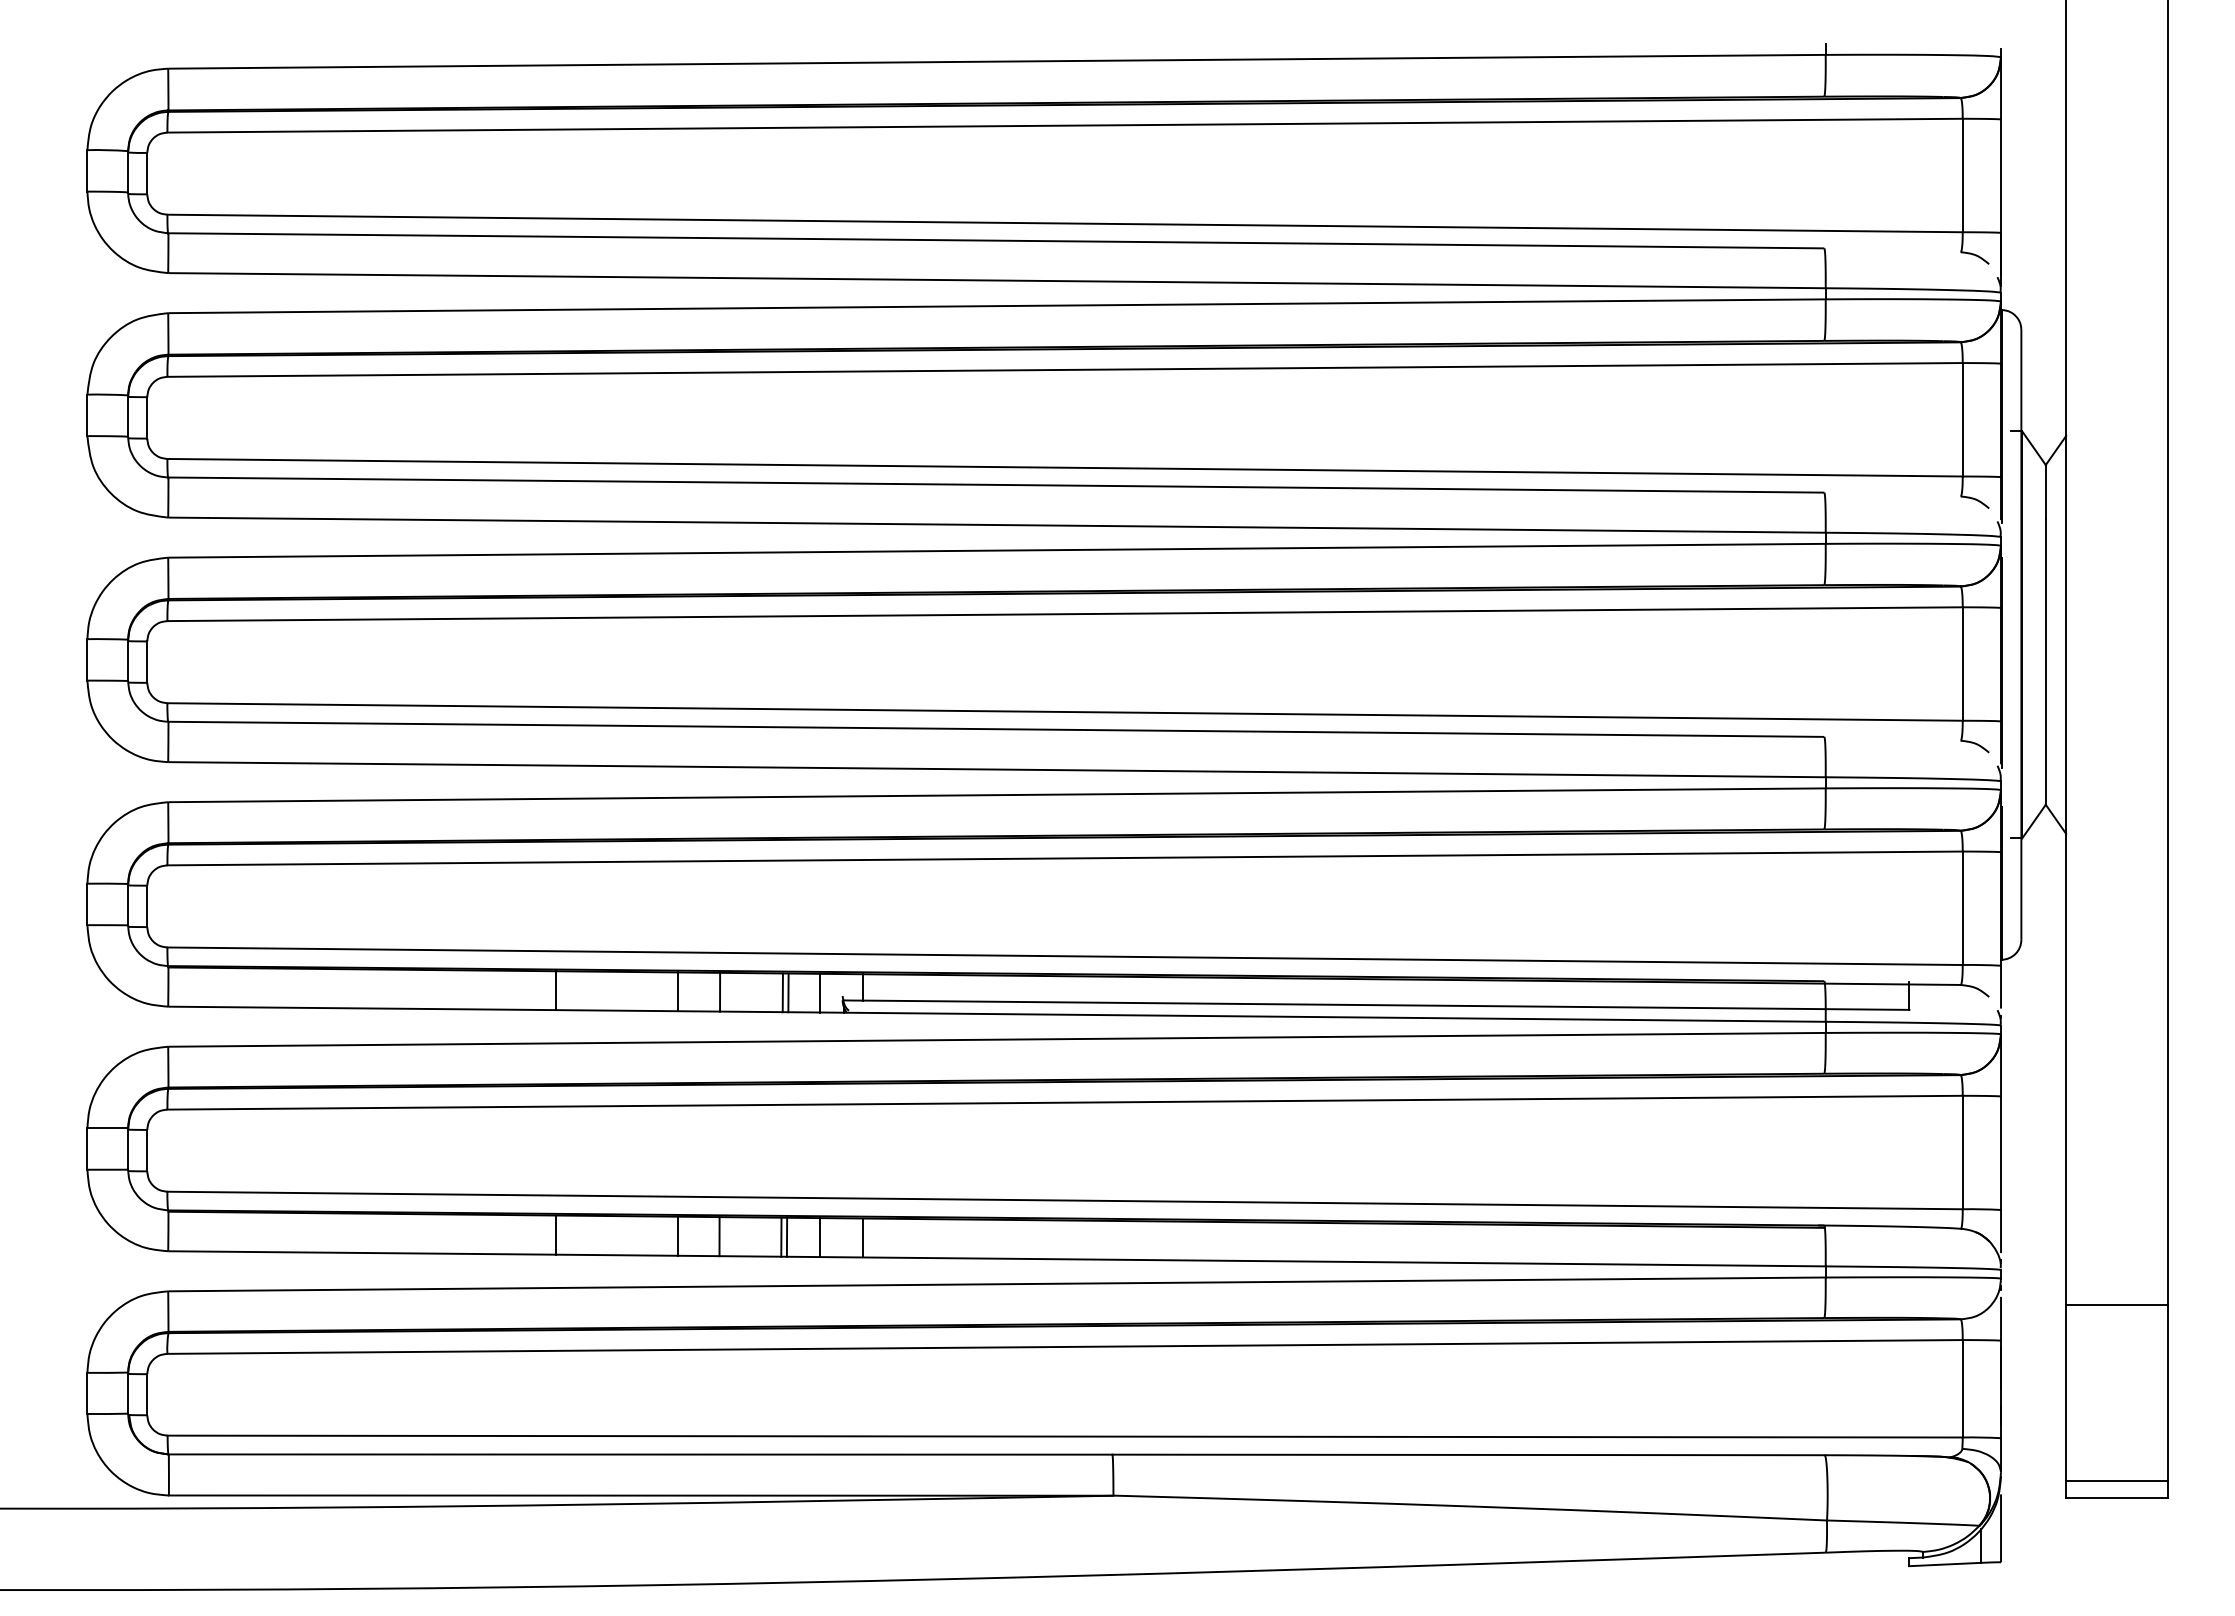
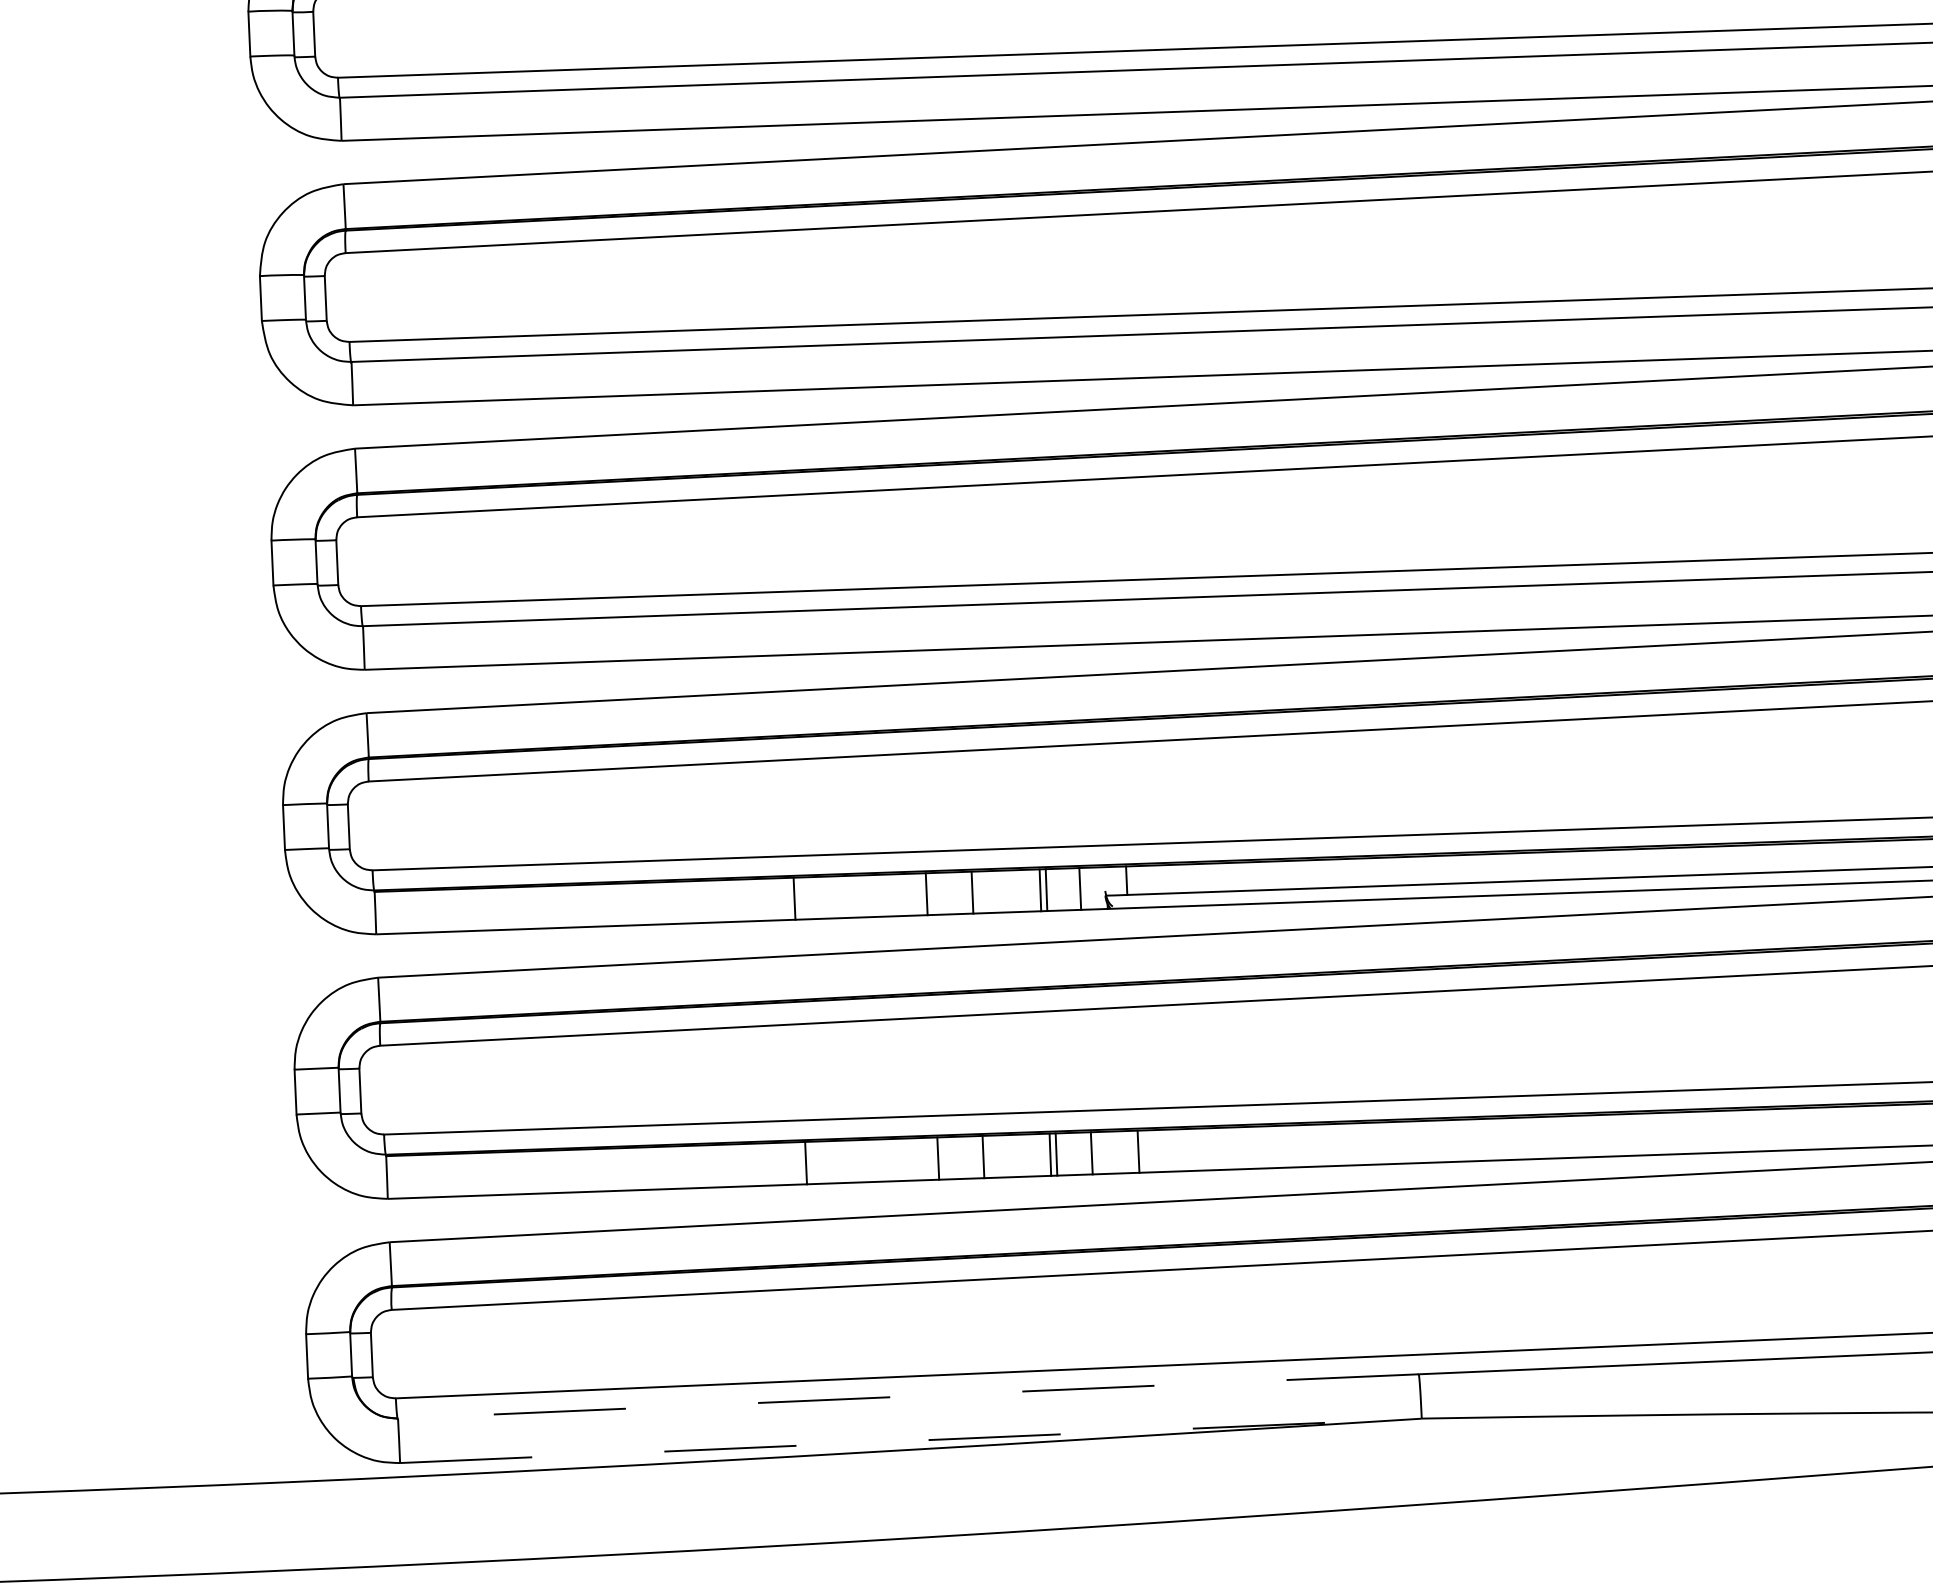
line: (640, 1454) -> (908, 1396), solid -> dashed
line: (641, 1495) -> (911, 1440), solid -> dashed

